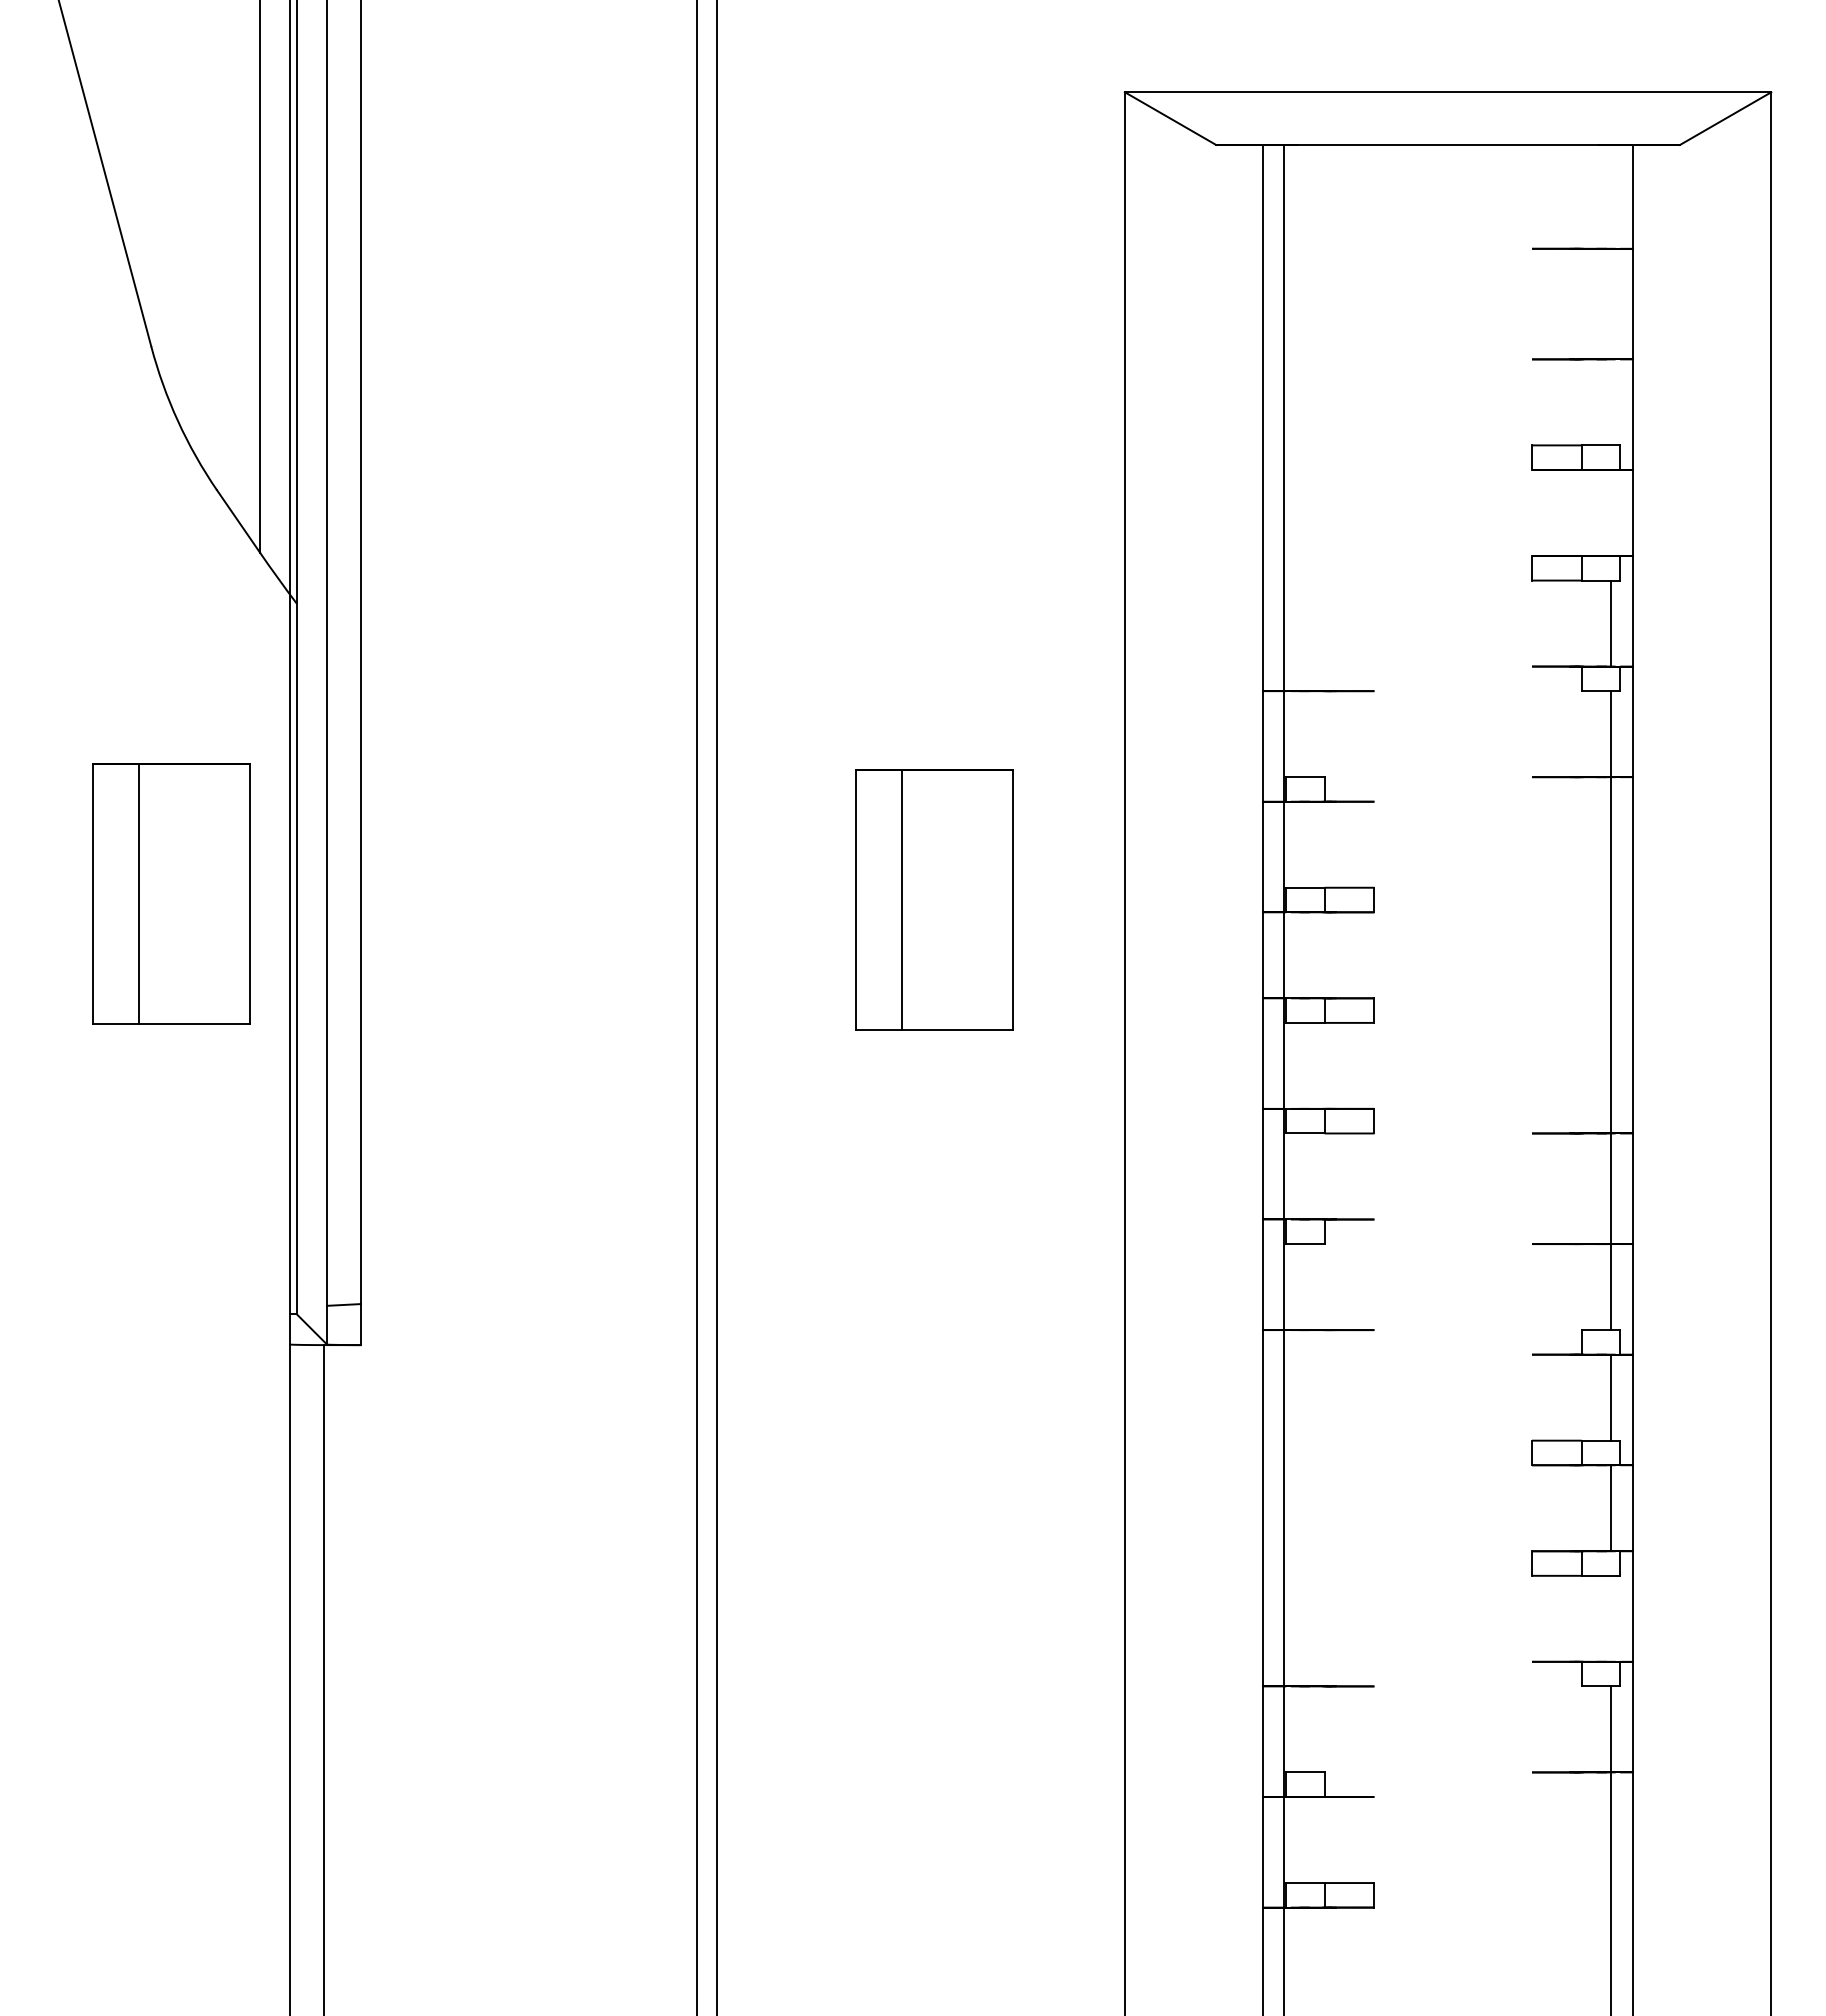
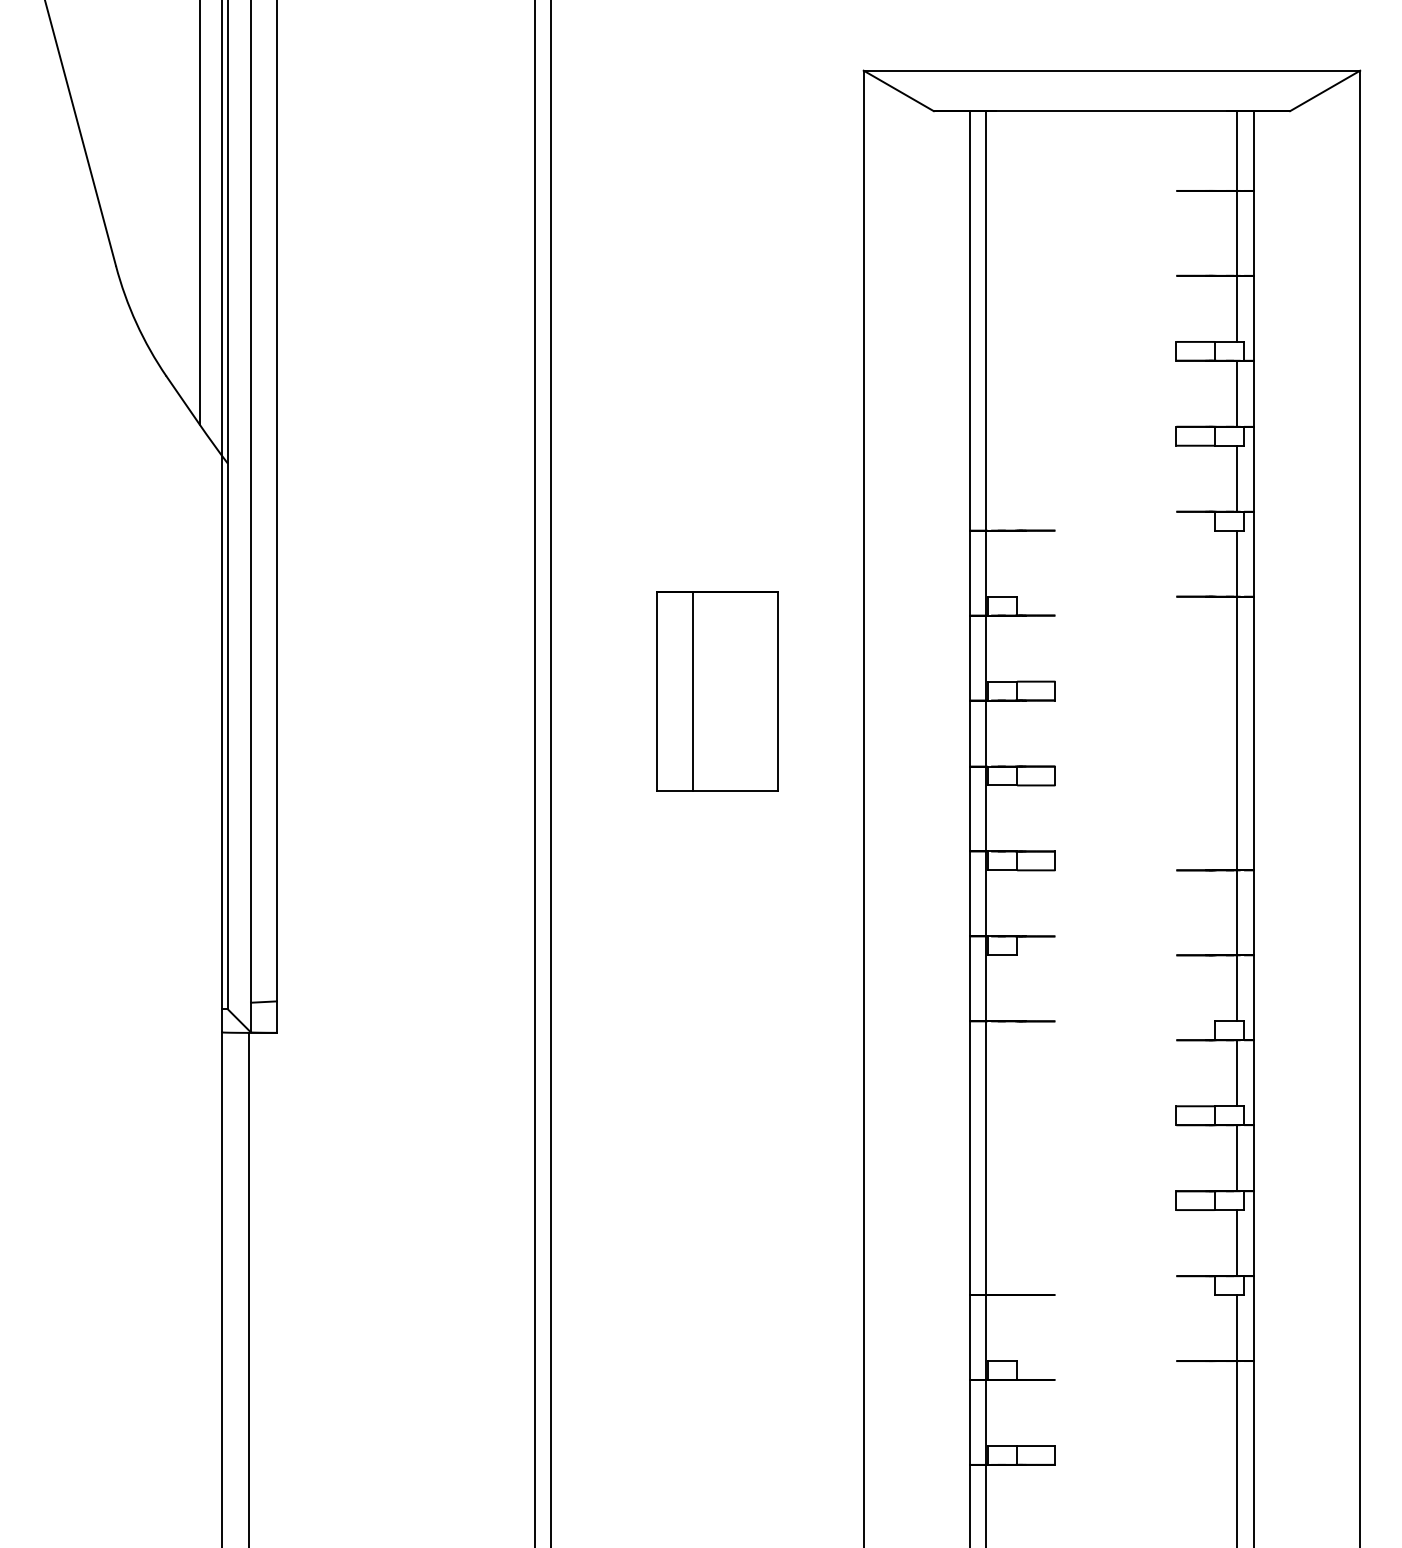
line: (1610, 294) -> (1236, 226), added
line: (1610, 512) -> (1236, 393), added
part: (171, 893) -> (131, 686), removed
line: (1610, 1618) -> (1236, 1242), added

